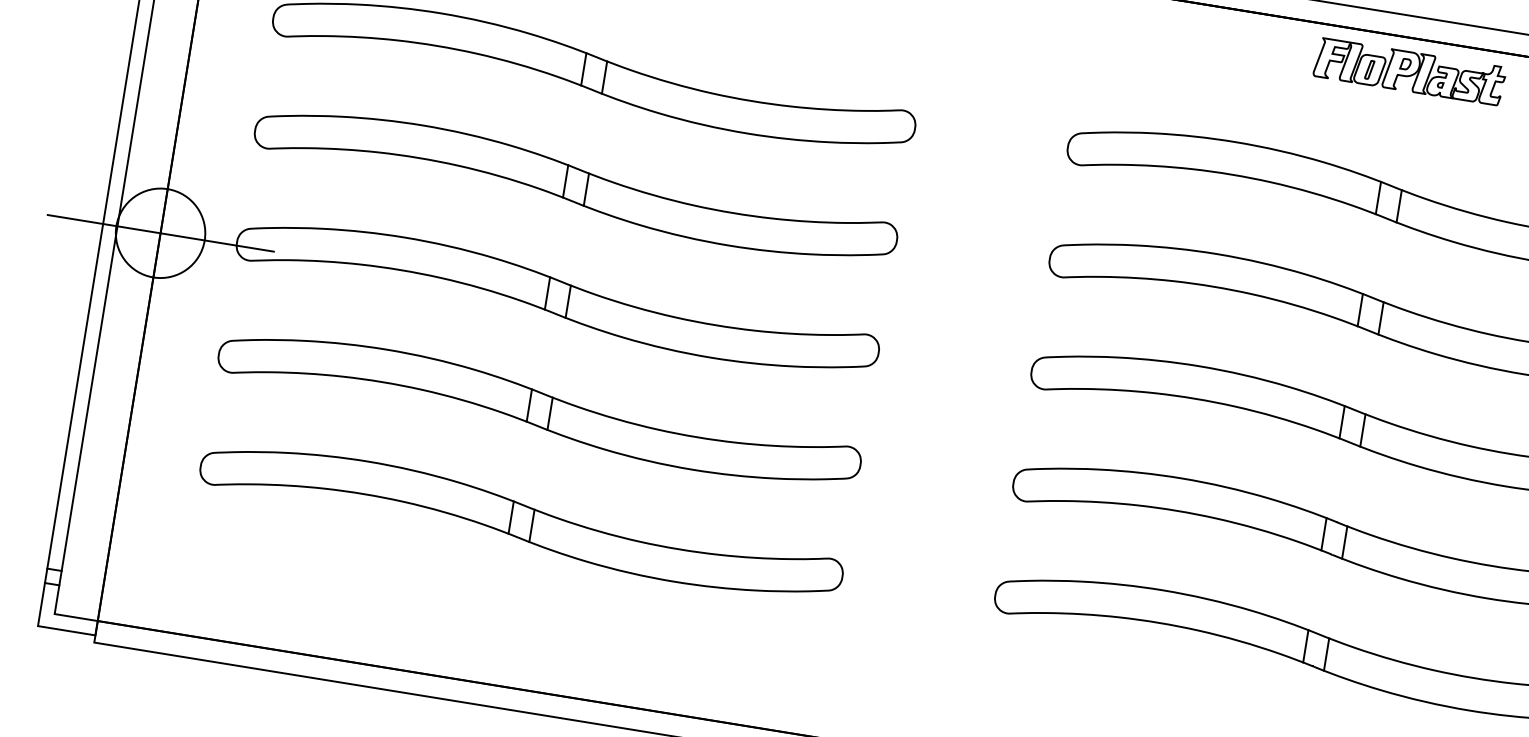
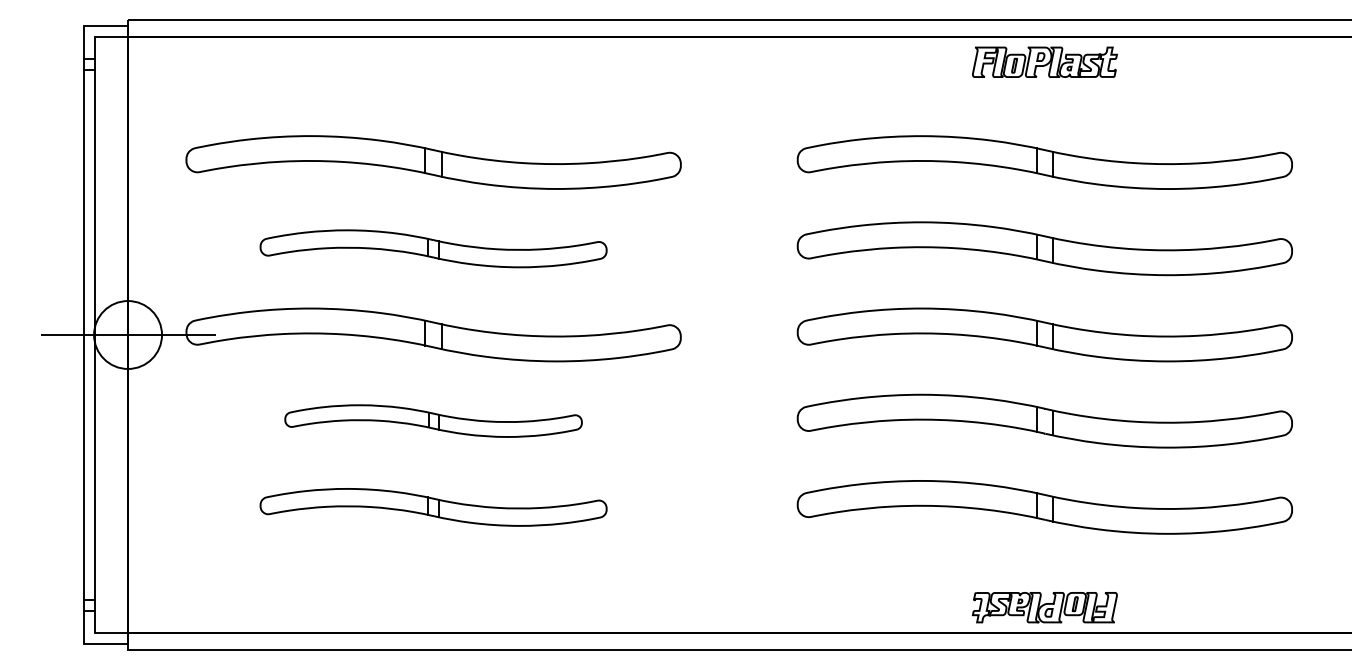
part: (575, 185) -> (433, 248), size x0.7
part: (539, 408) -> (433, 420), size x0.6
part: (521, 521) -> (433, 507), size x0.7

